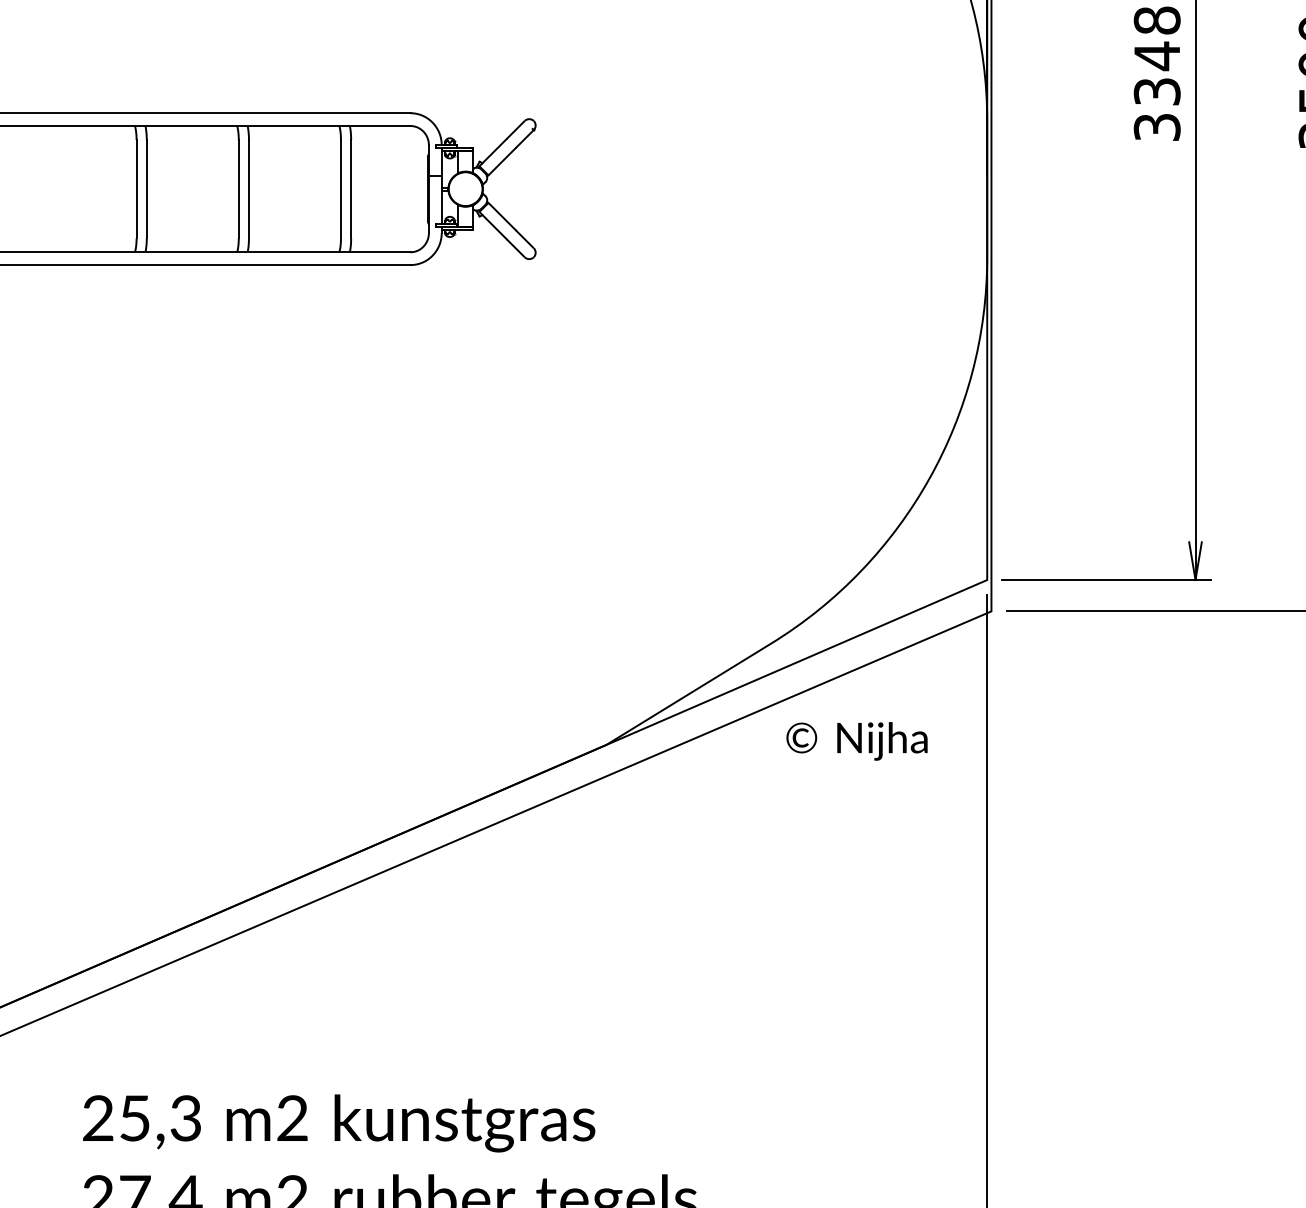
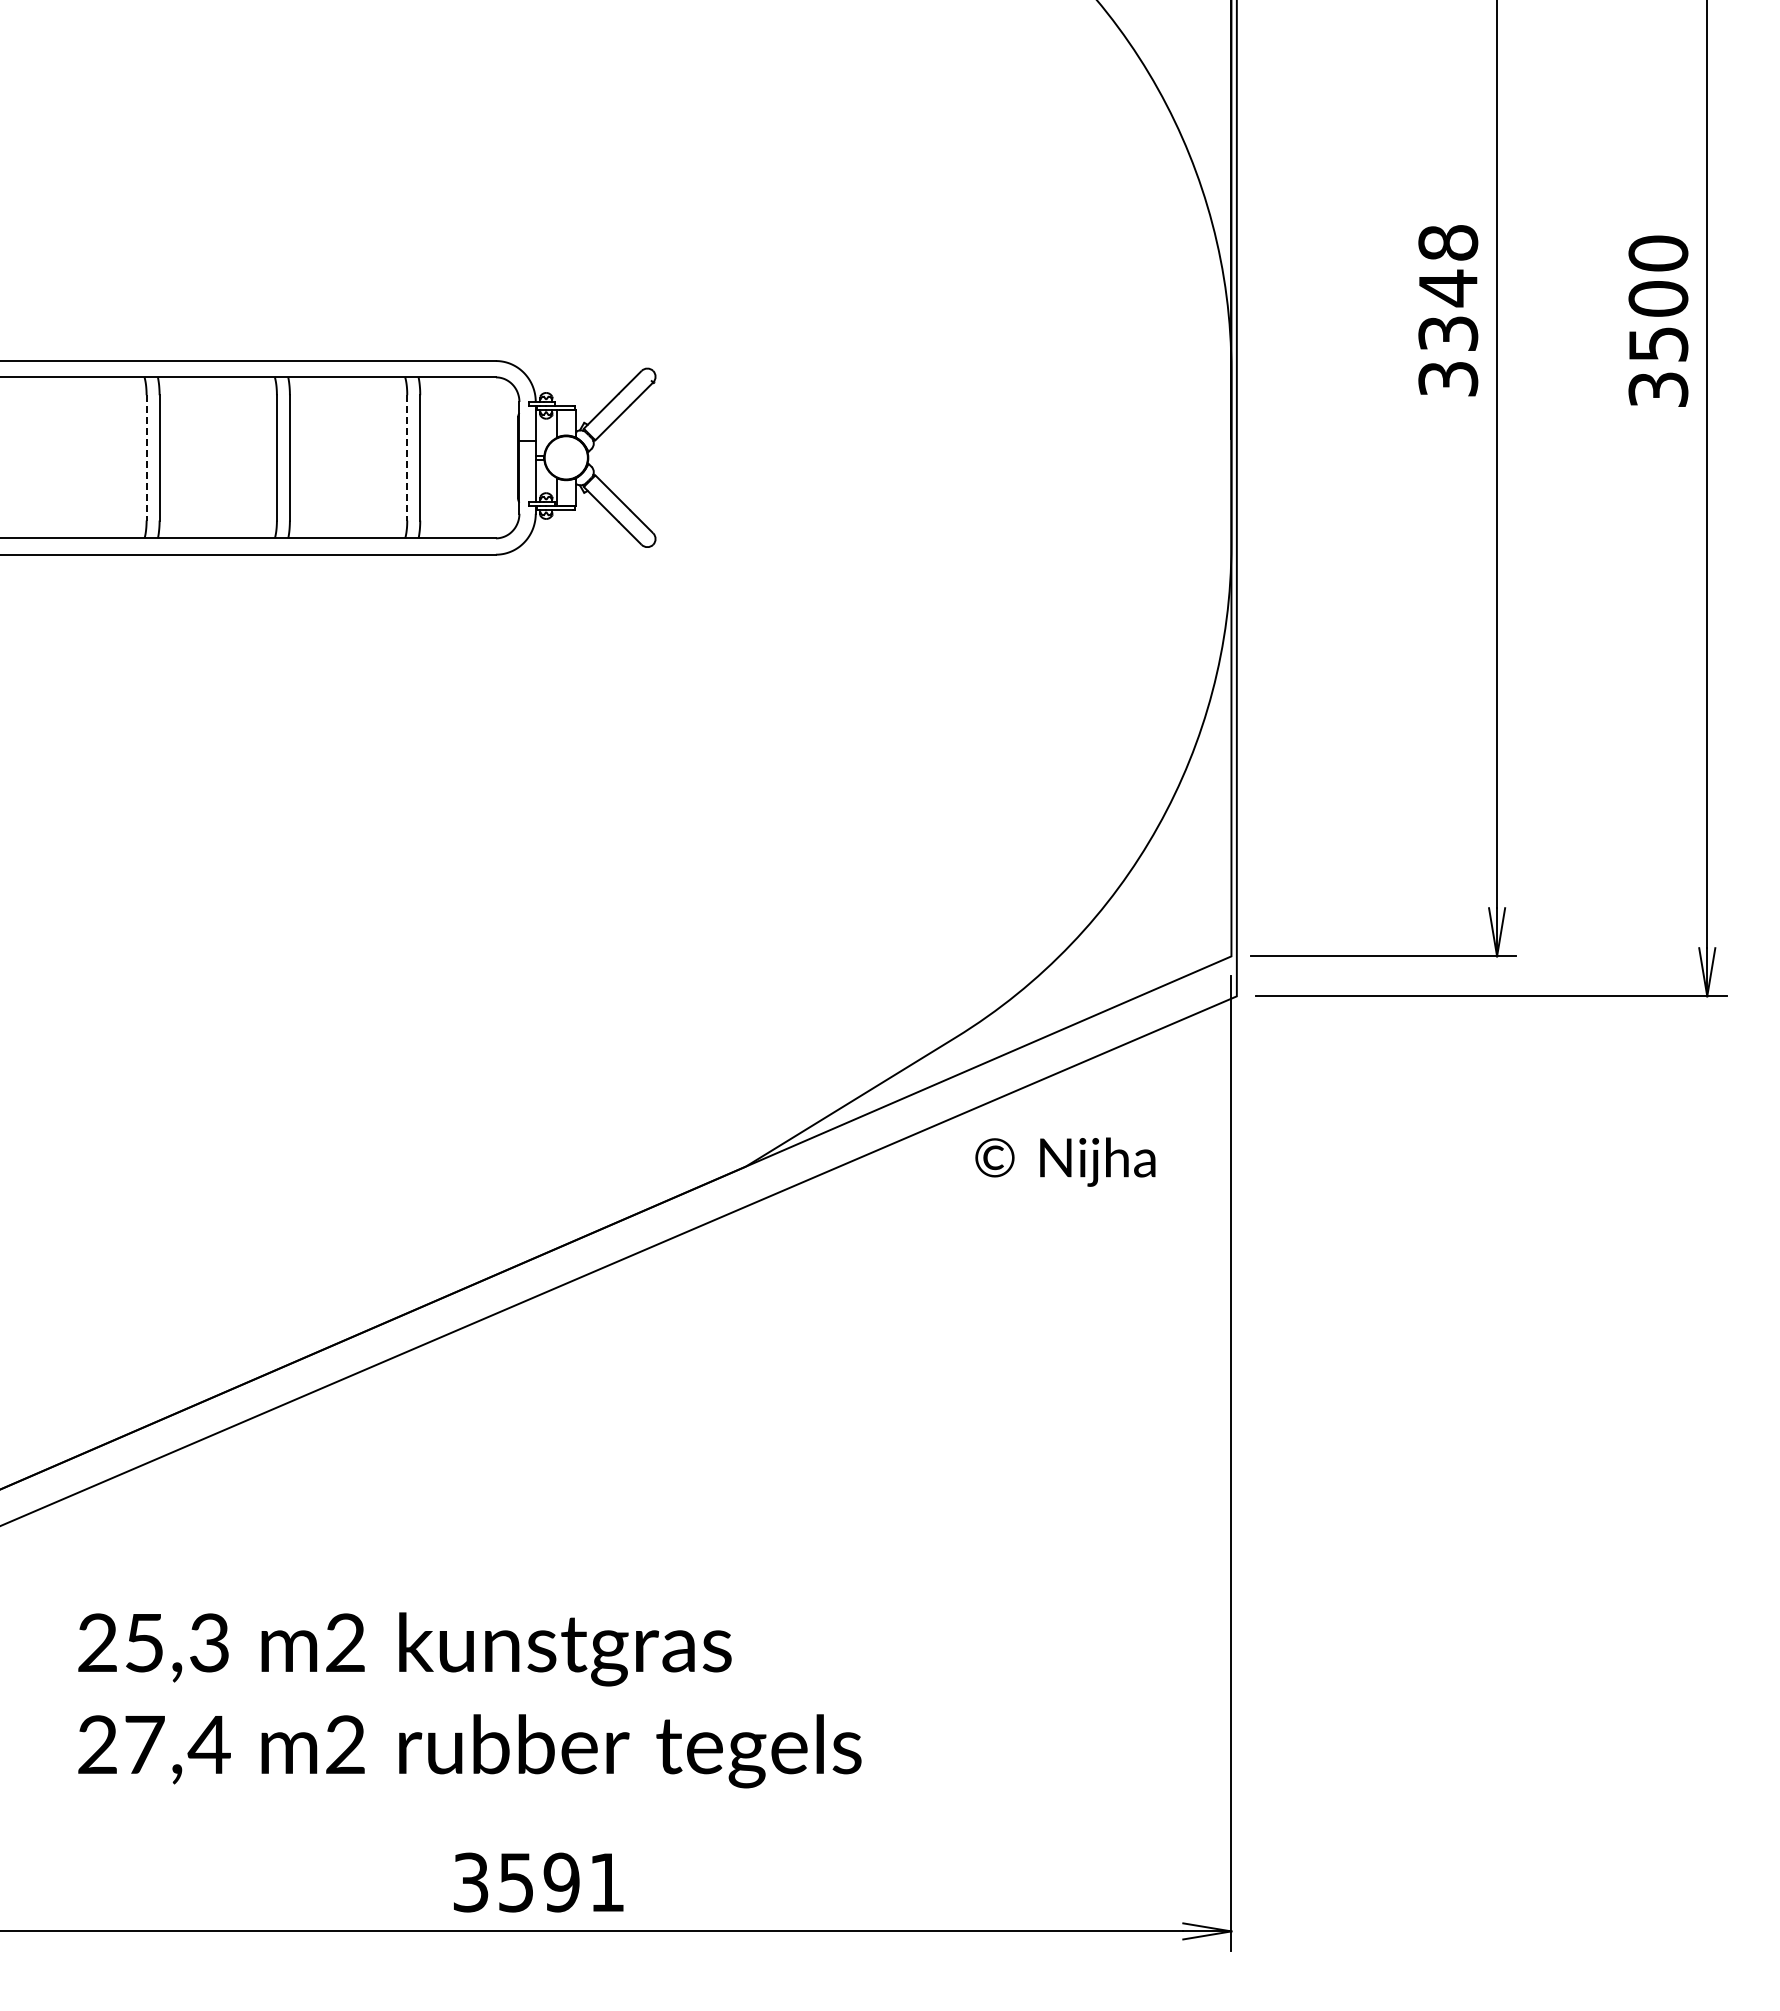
line: (136, 188) -> (146, 457), solid -> dashed
line: (341, 188) -> (407, 457), solid -> dashed

